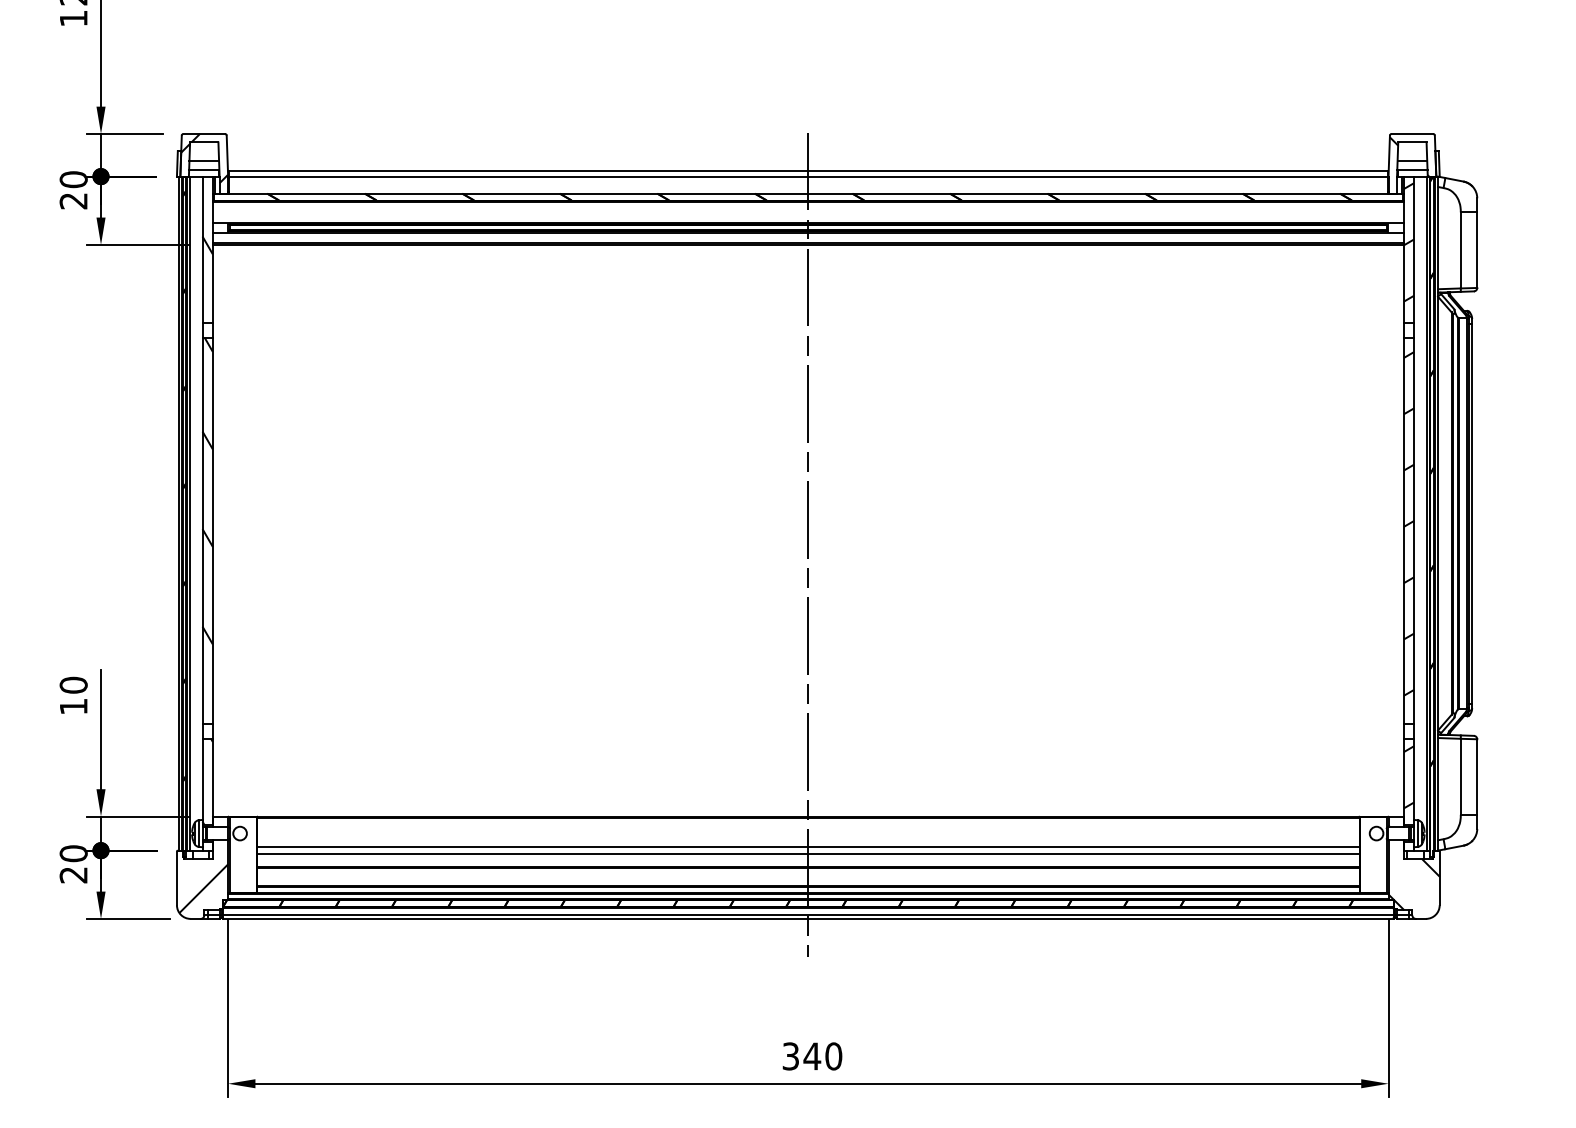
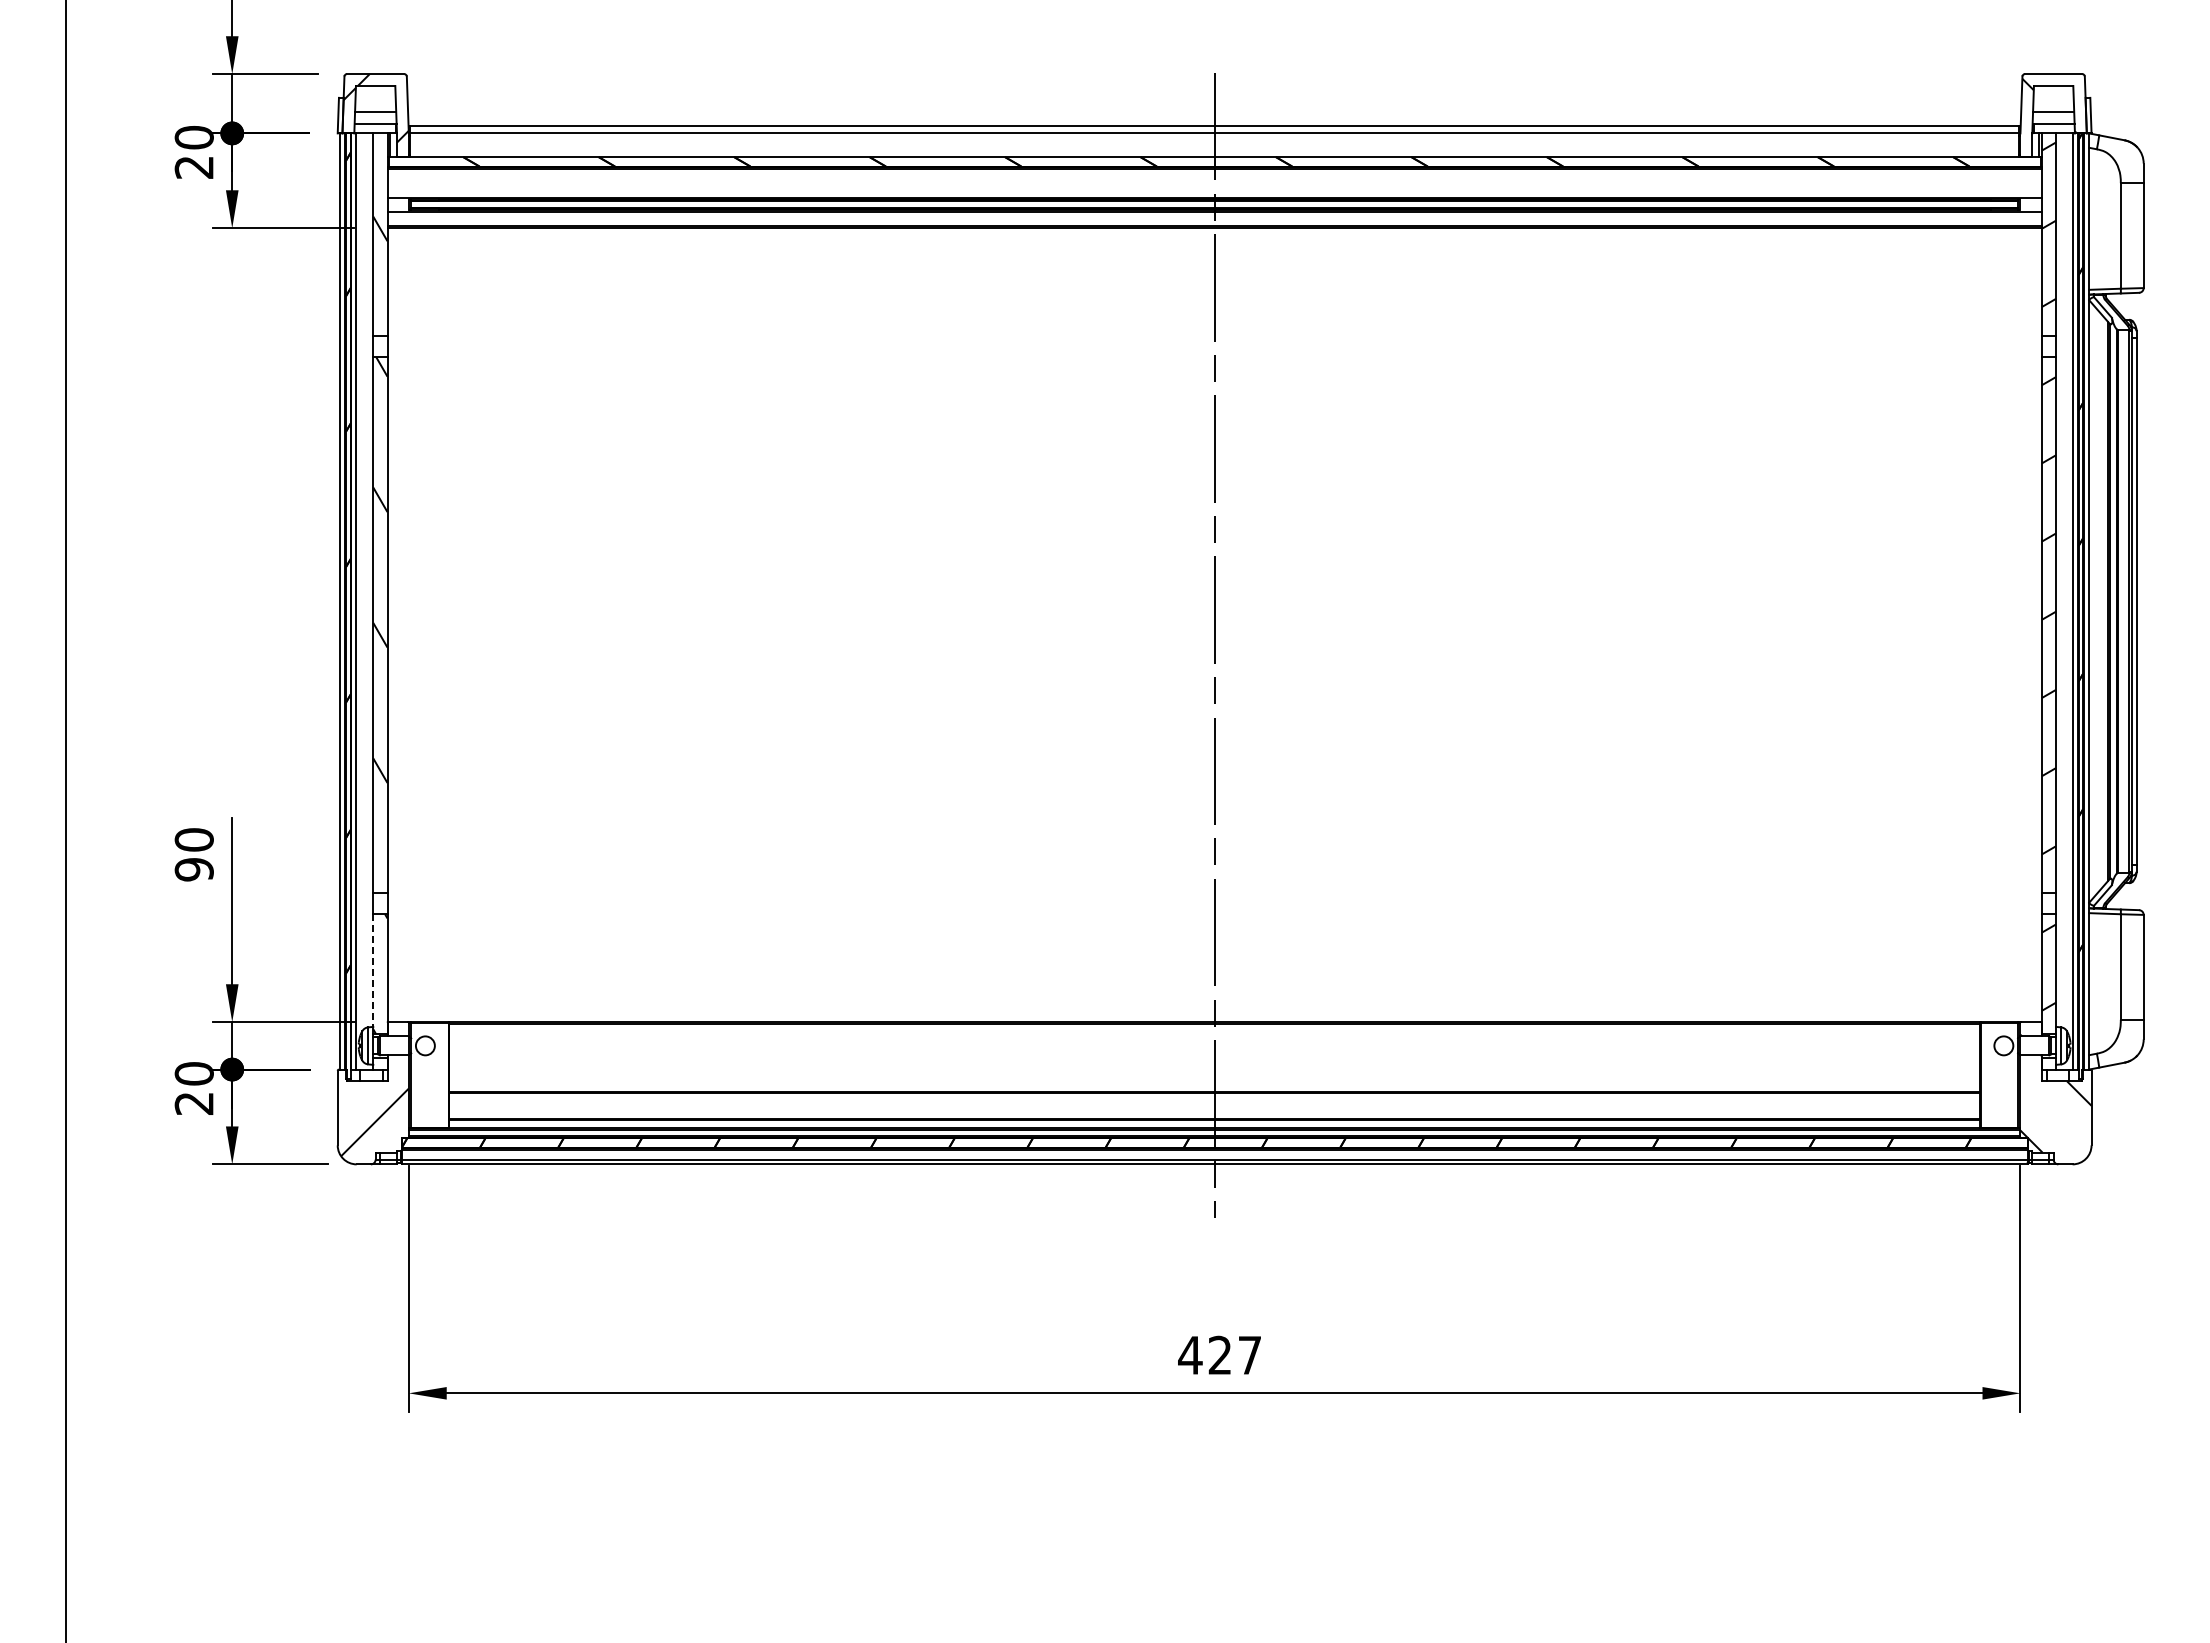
text: (73, 706) -> (193, 869), 10 -> 90
line: (202, 780) -> (373, 971), solid -> dashed
line: (808, 846) -> (1214, 1064), removed
line: (808, 854) -> (1214, 1074), removed
text: (811, 1055) -> (1219, 1354), 340 -> 427

